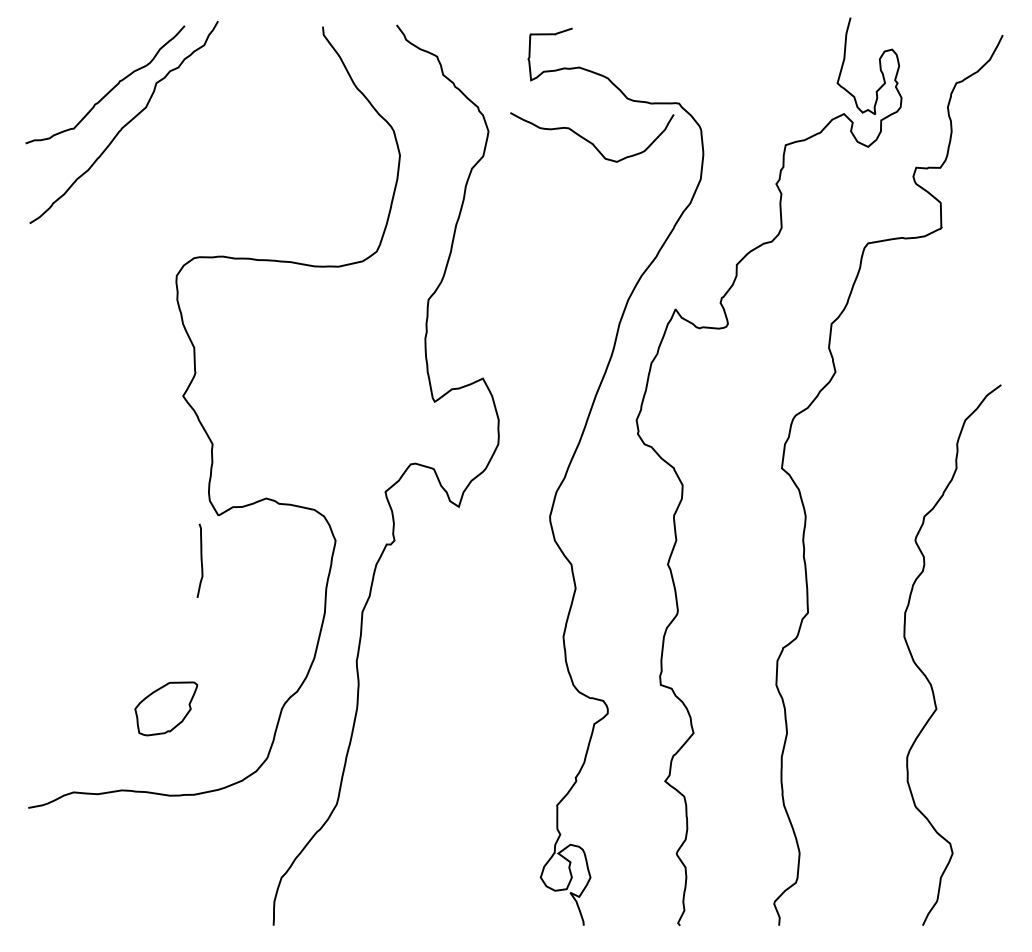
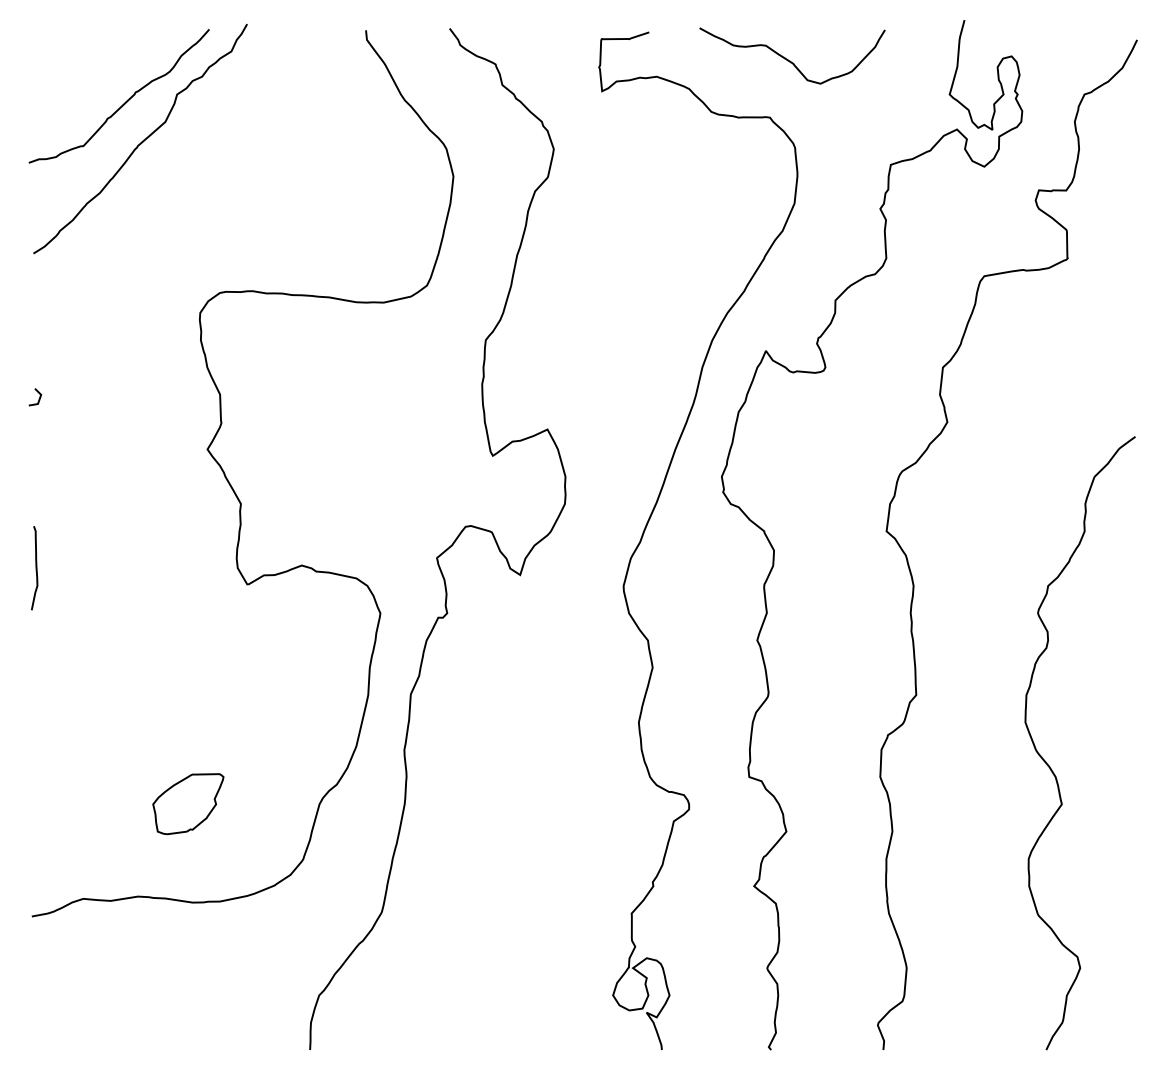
curve: (590, 141) -> (790, 60), moved
line: (34, 352) -> (38, 399), added
curve: (200, 561) -> (35, 568), moved

